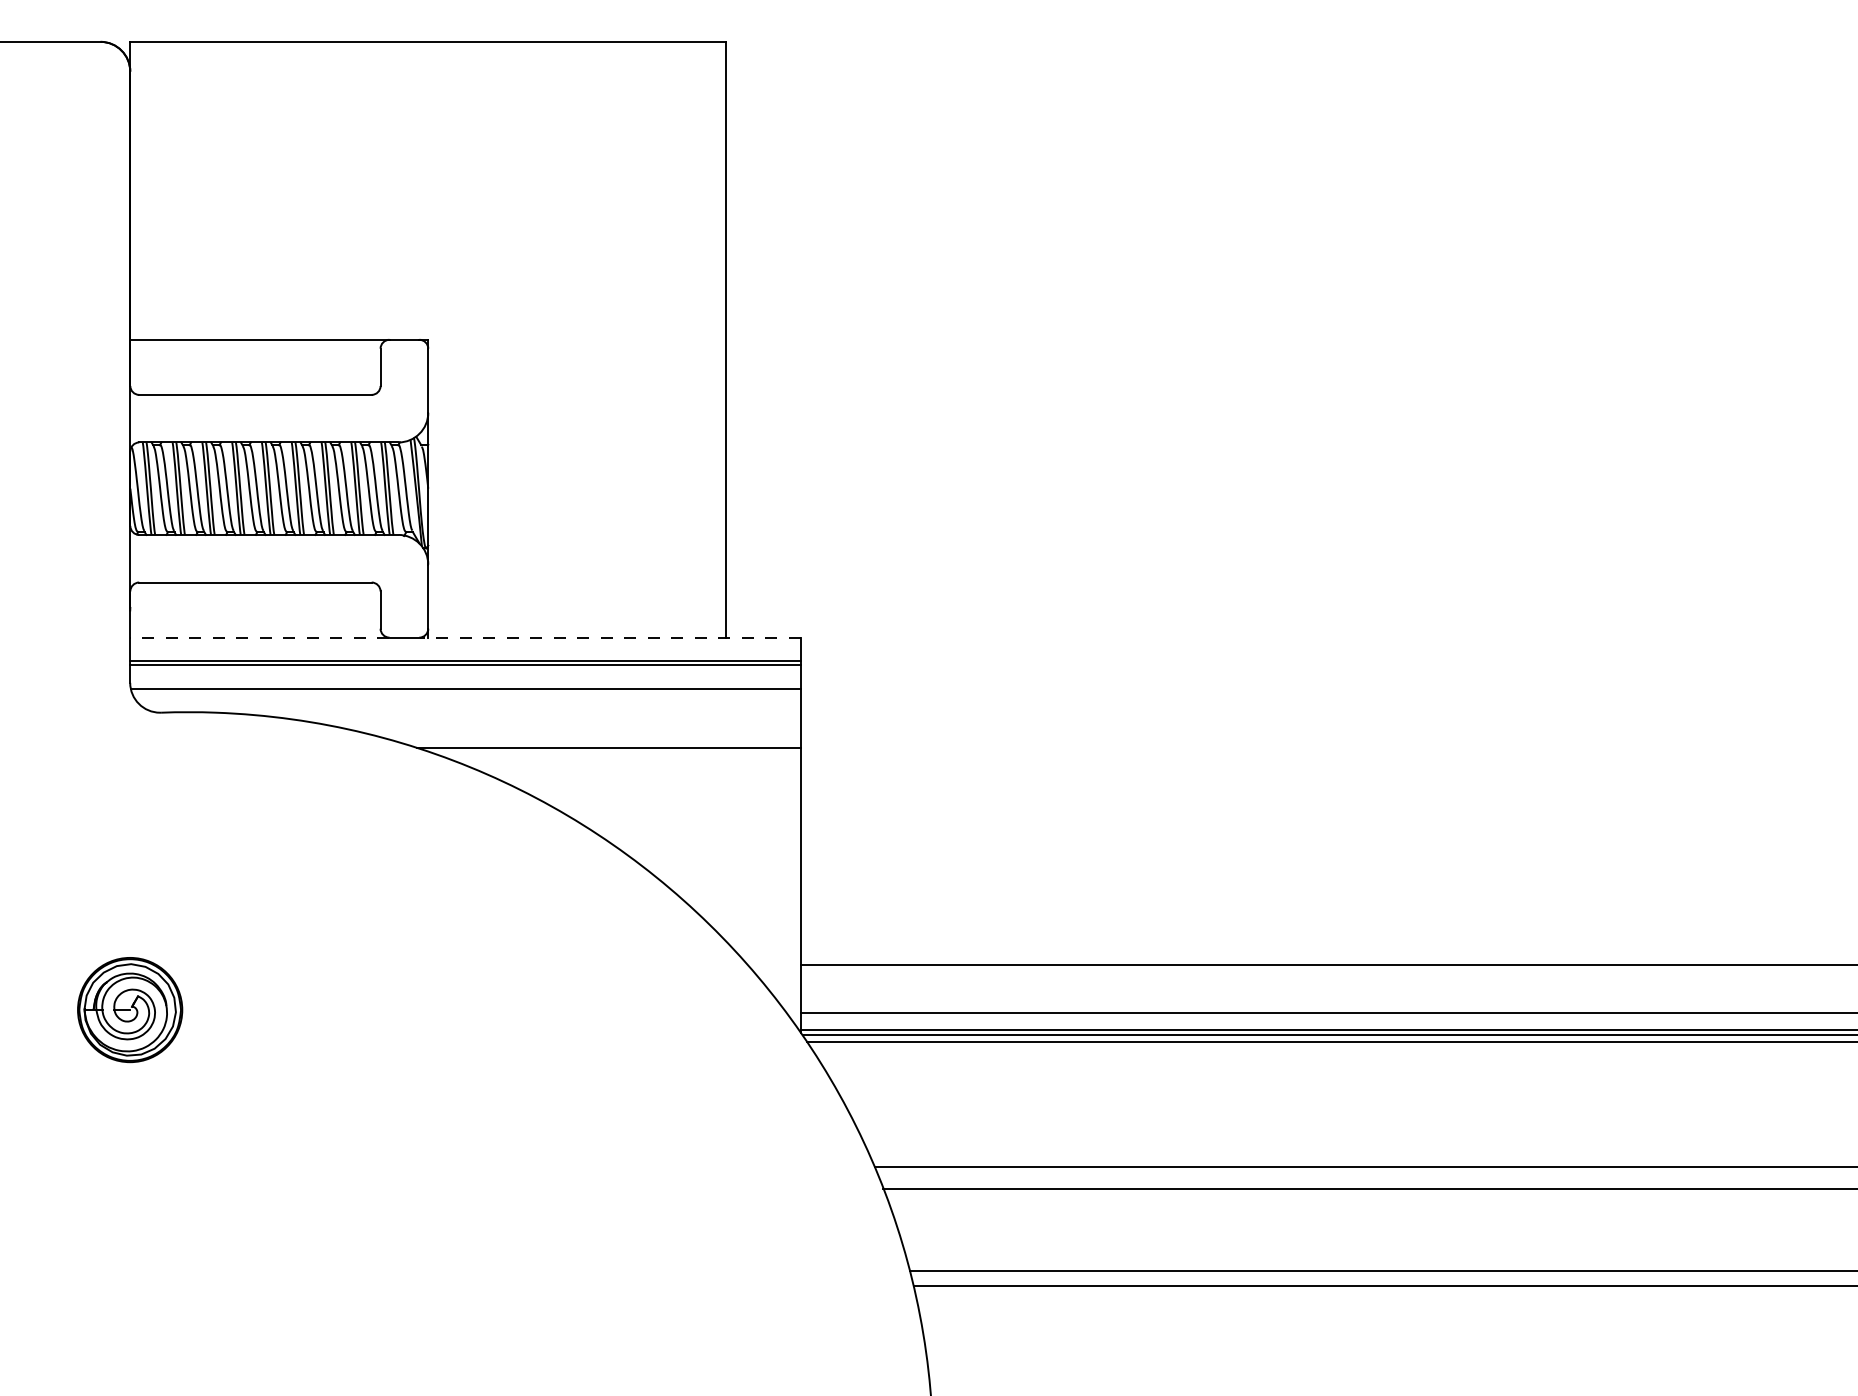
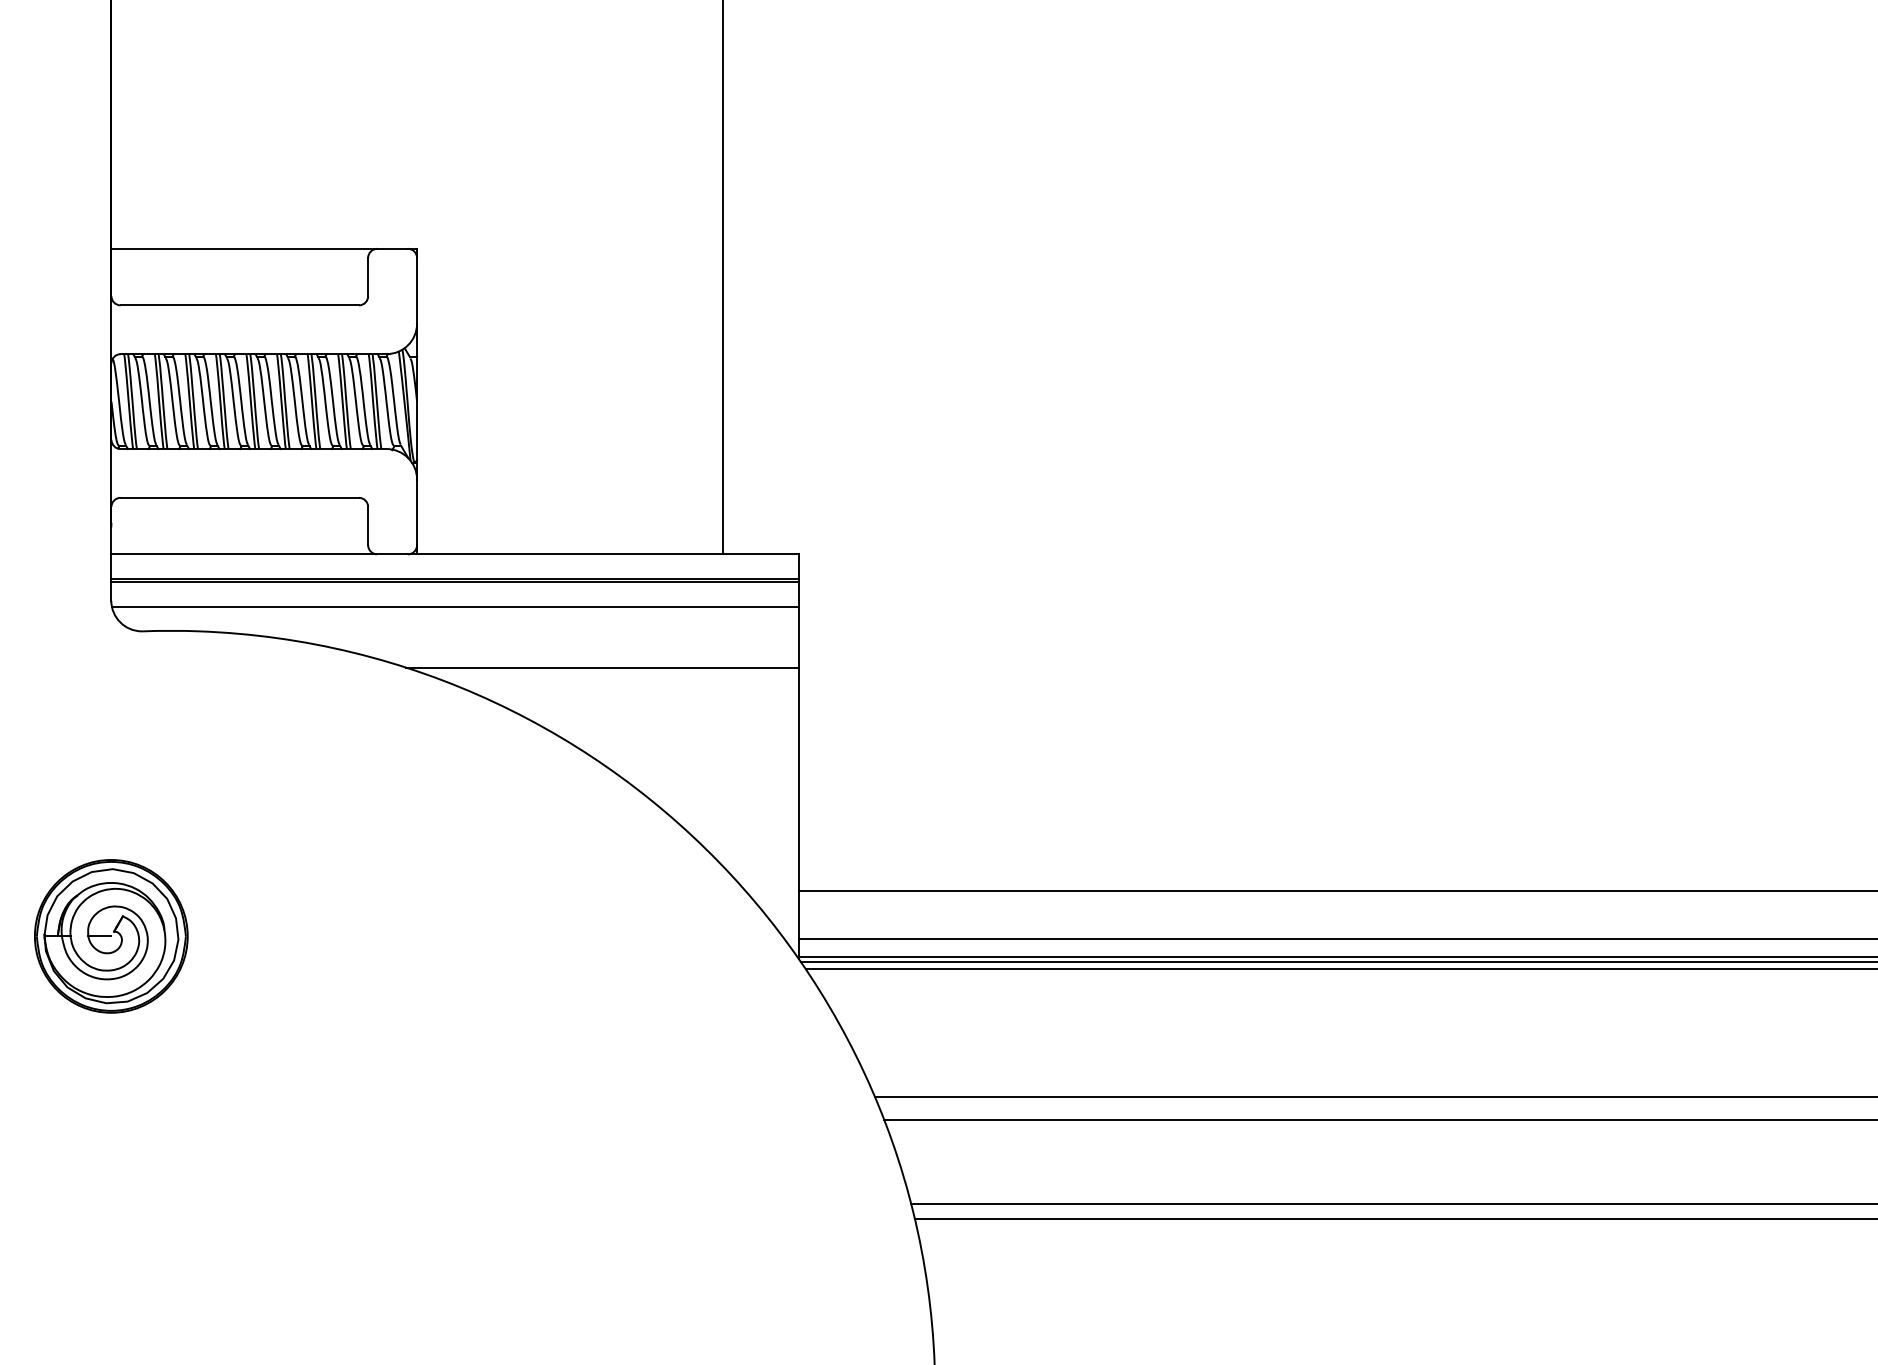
line: (259, 637) -> (243, 554), dashed -> solid
line: (609, 637) -> (602, 554), dashed -> solid
part: (129, 1009) -> (110, 935), size x1.43

